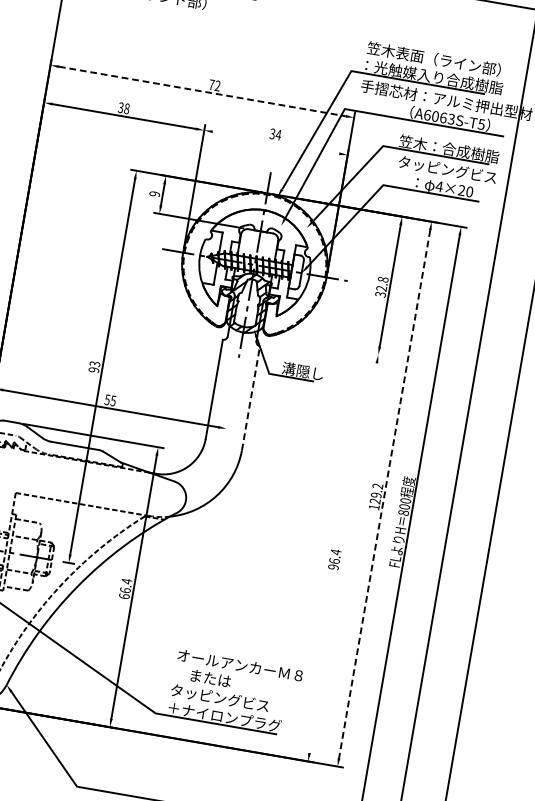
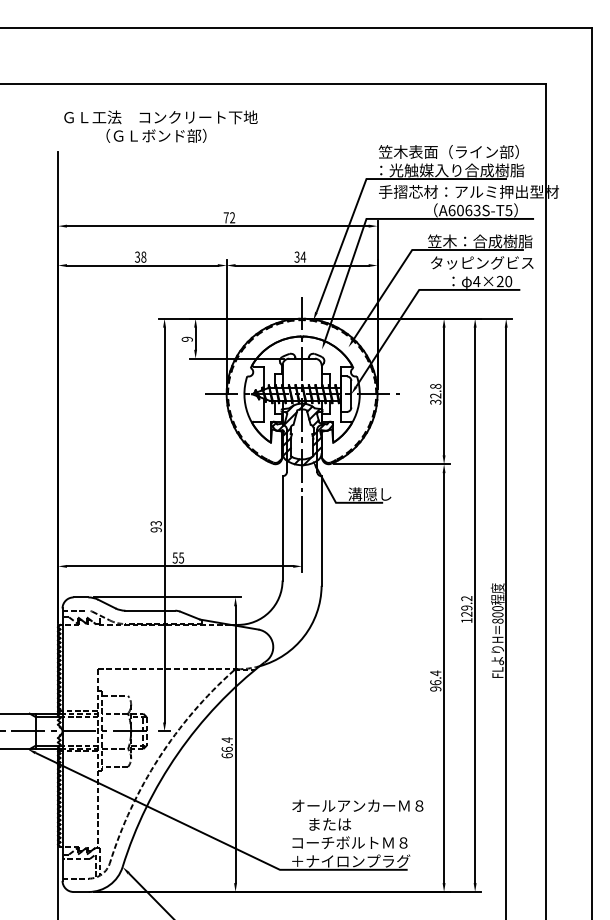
line: (202, 91) -> (217, 226), dashed -> solid
line: (275, 142) -> (301, 265), added
line: (328, 346) -> (391, 464), added
line: (232, 398) -> (302, 534), added
line: (250, 398) -> (321, 531), dashed -> solid
line: (384, 494) -> (475, 605), dashed -> solid
line: (343, 558) -> (444, 678), added
text: (226, 698) -> (349, 842), タッピングビス -> コーチボルトＭ８

